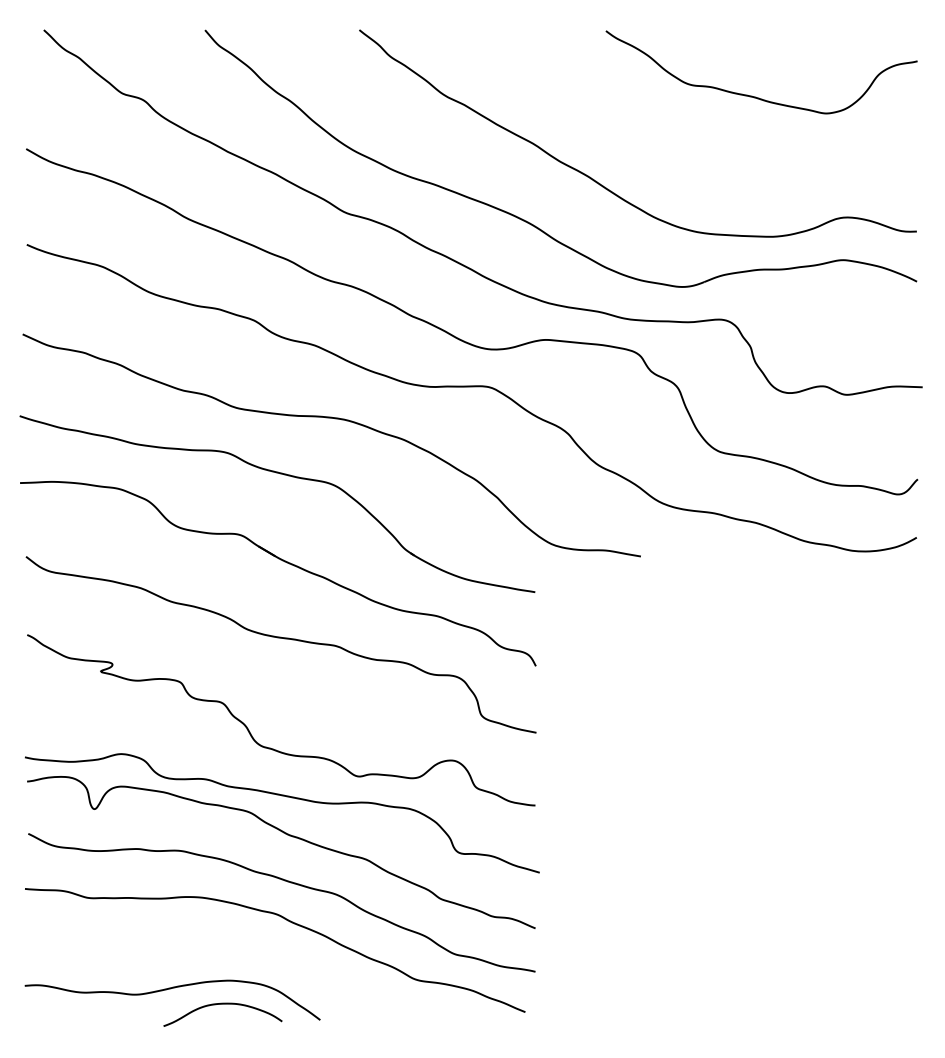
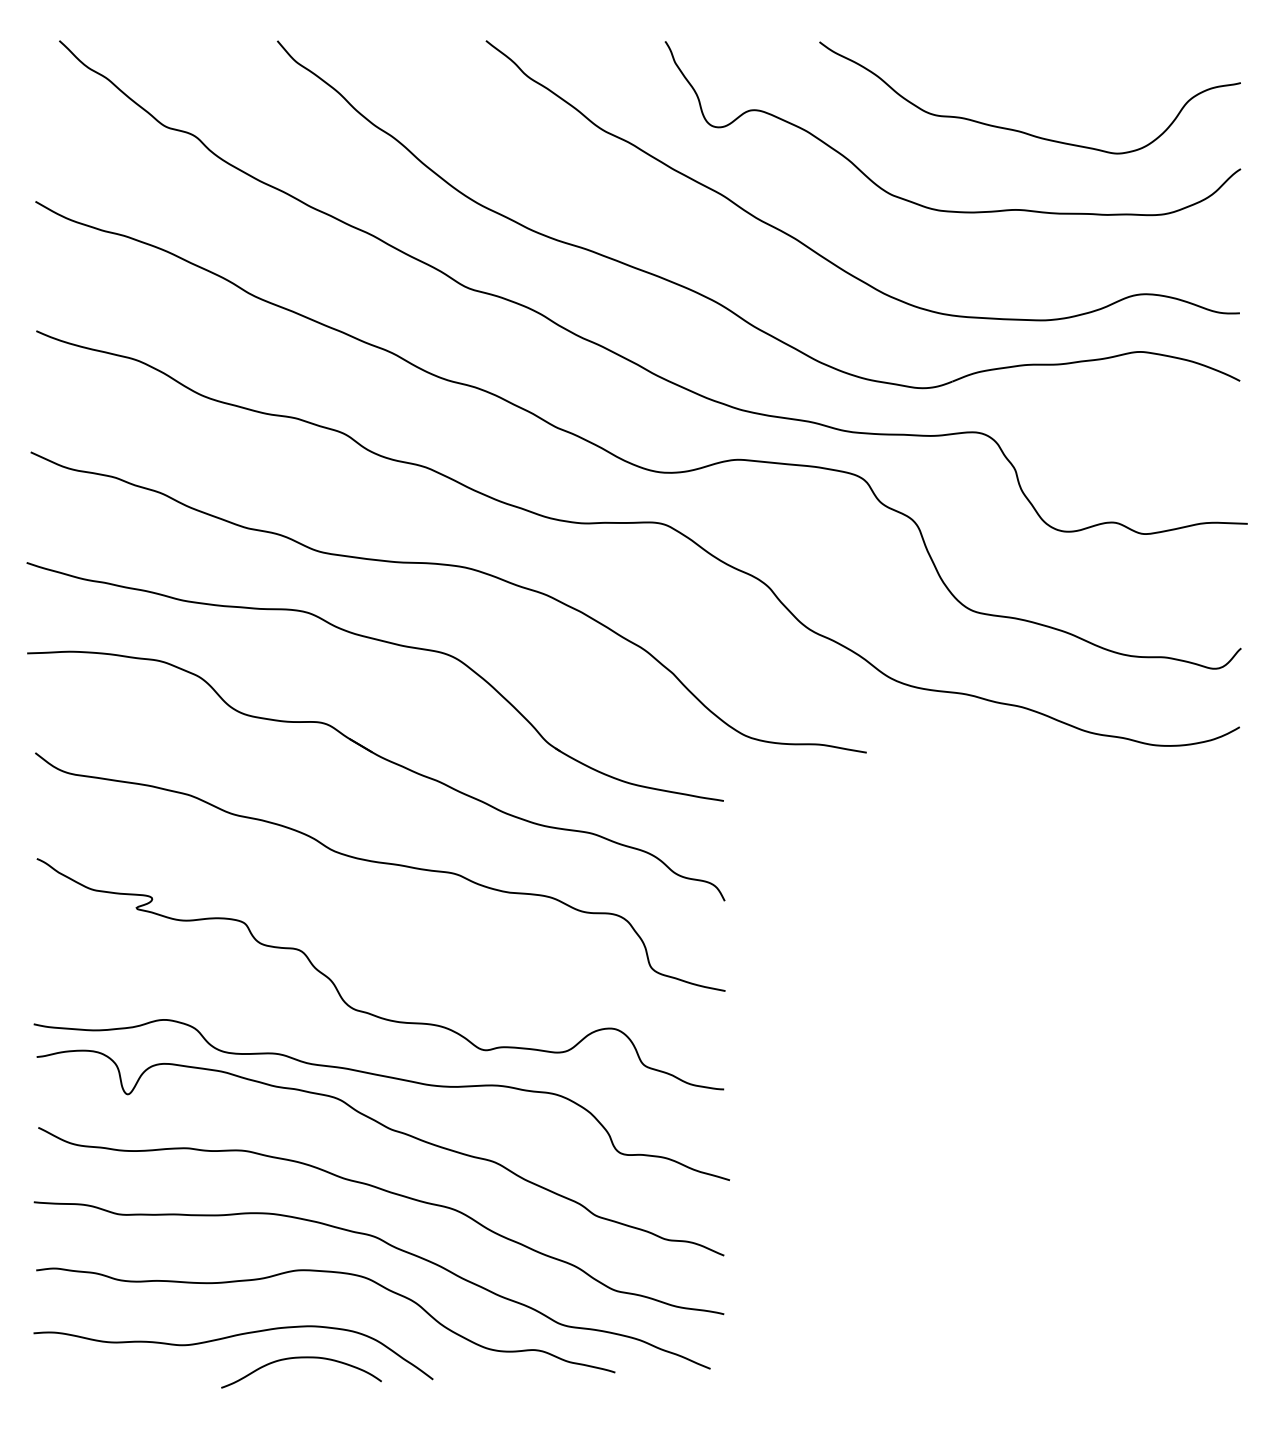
curve: (696, 154) -> (941, 209), added
curve: (242, 941) -> (327, 1273), added

